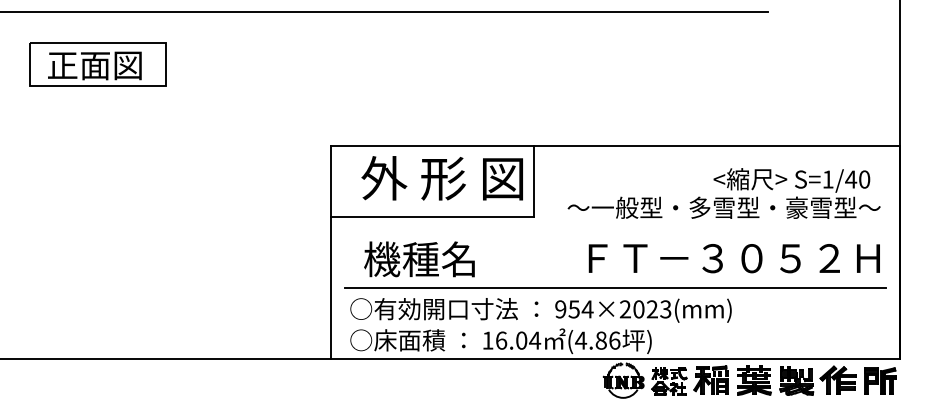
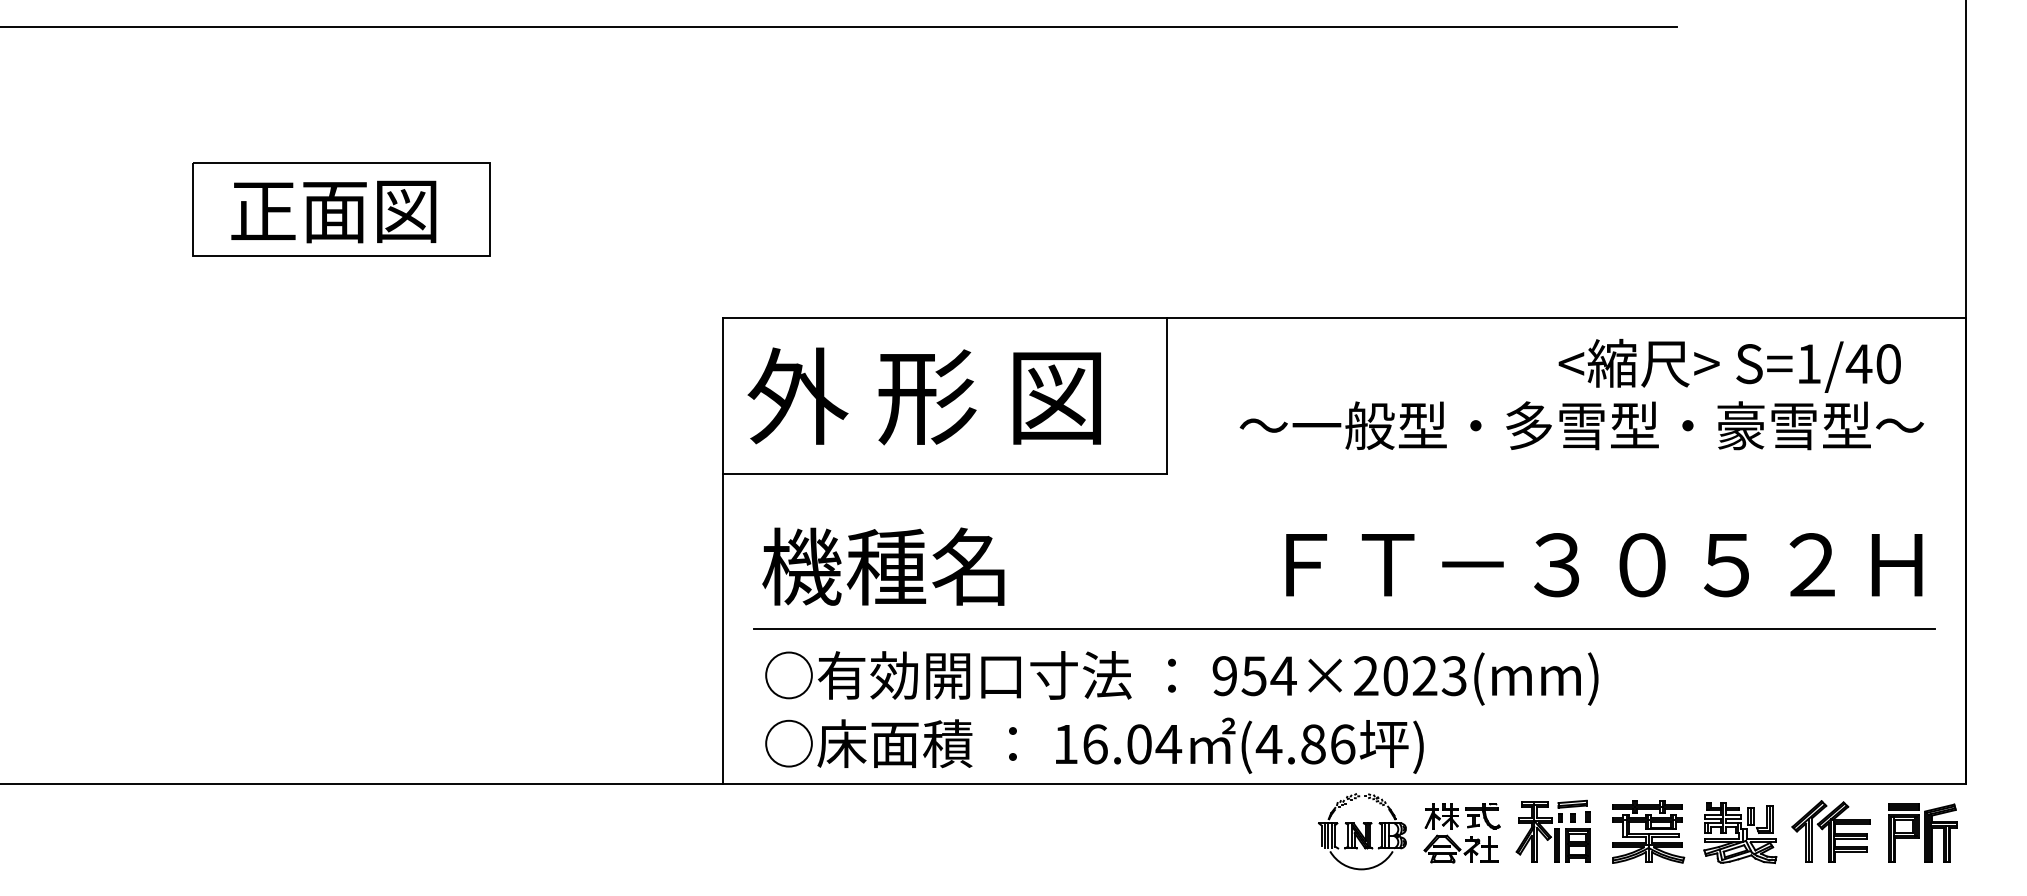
part: (97, 64) -> (339, 208), moved
text: (441, 178) -> (922, 396), moved
text: (723, 193) -> (1580, 394), moved
text: (419, 259) -> (883, 567), moved

